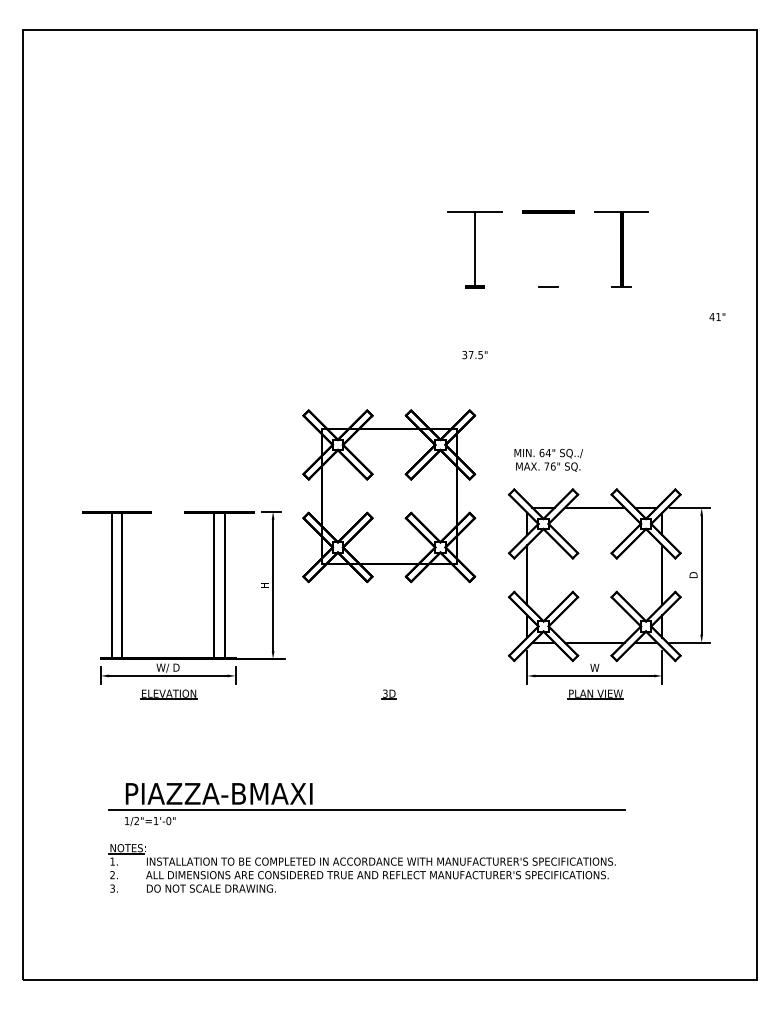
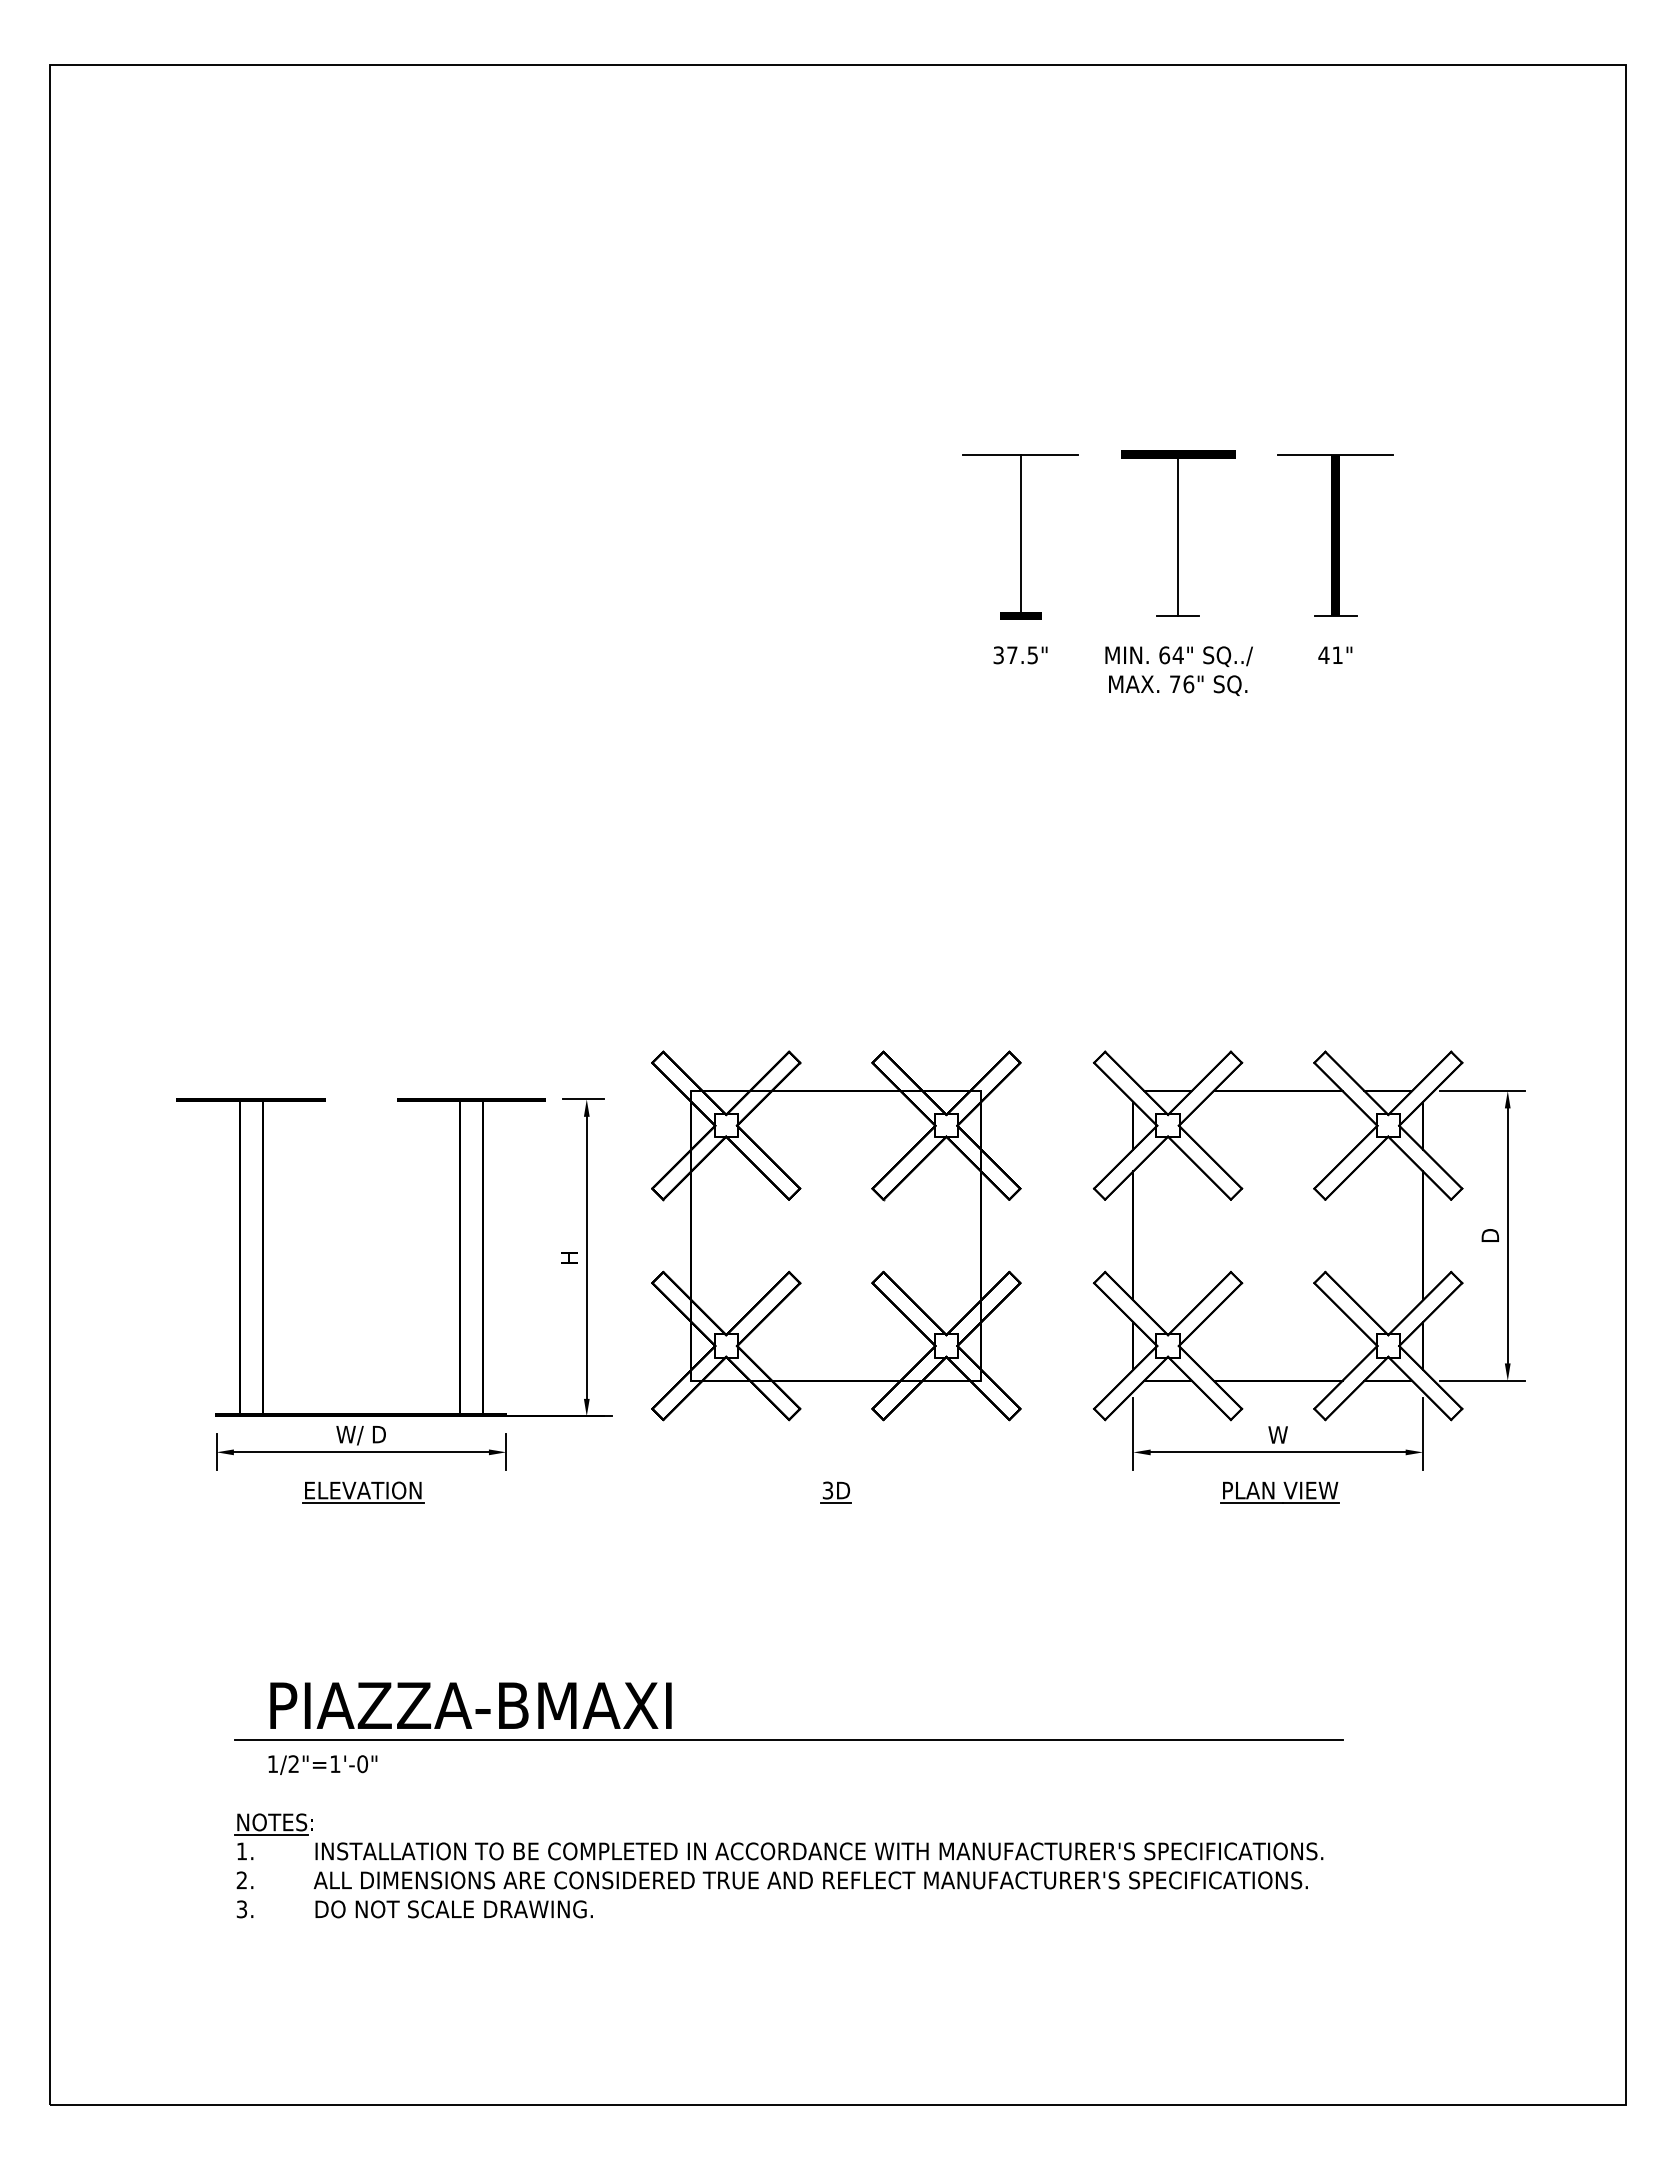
line: (548, 248) -> (1178, 533), added
text: (717, 316) -> (1335, 654), moved
text: (474, 355) -> (1019, 656), moved
text: (548, 460) -> (1178, 671), moved
part: (389, 496) -> (836, 1236), moved

